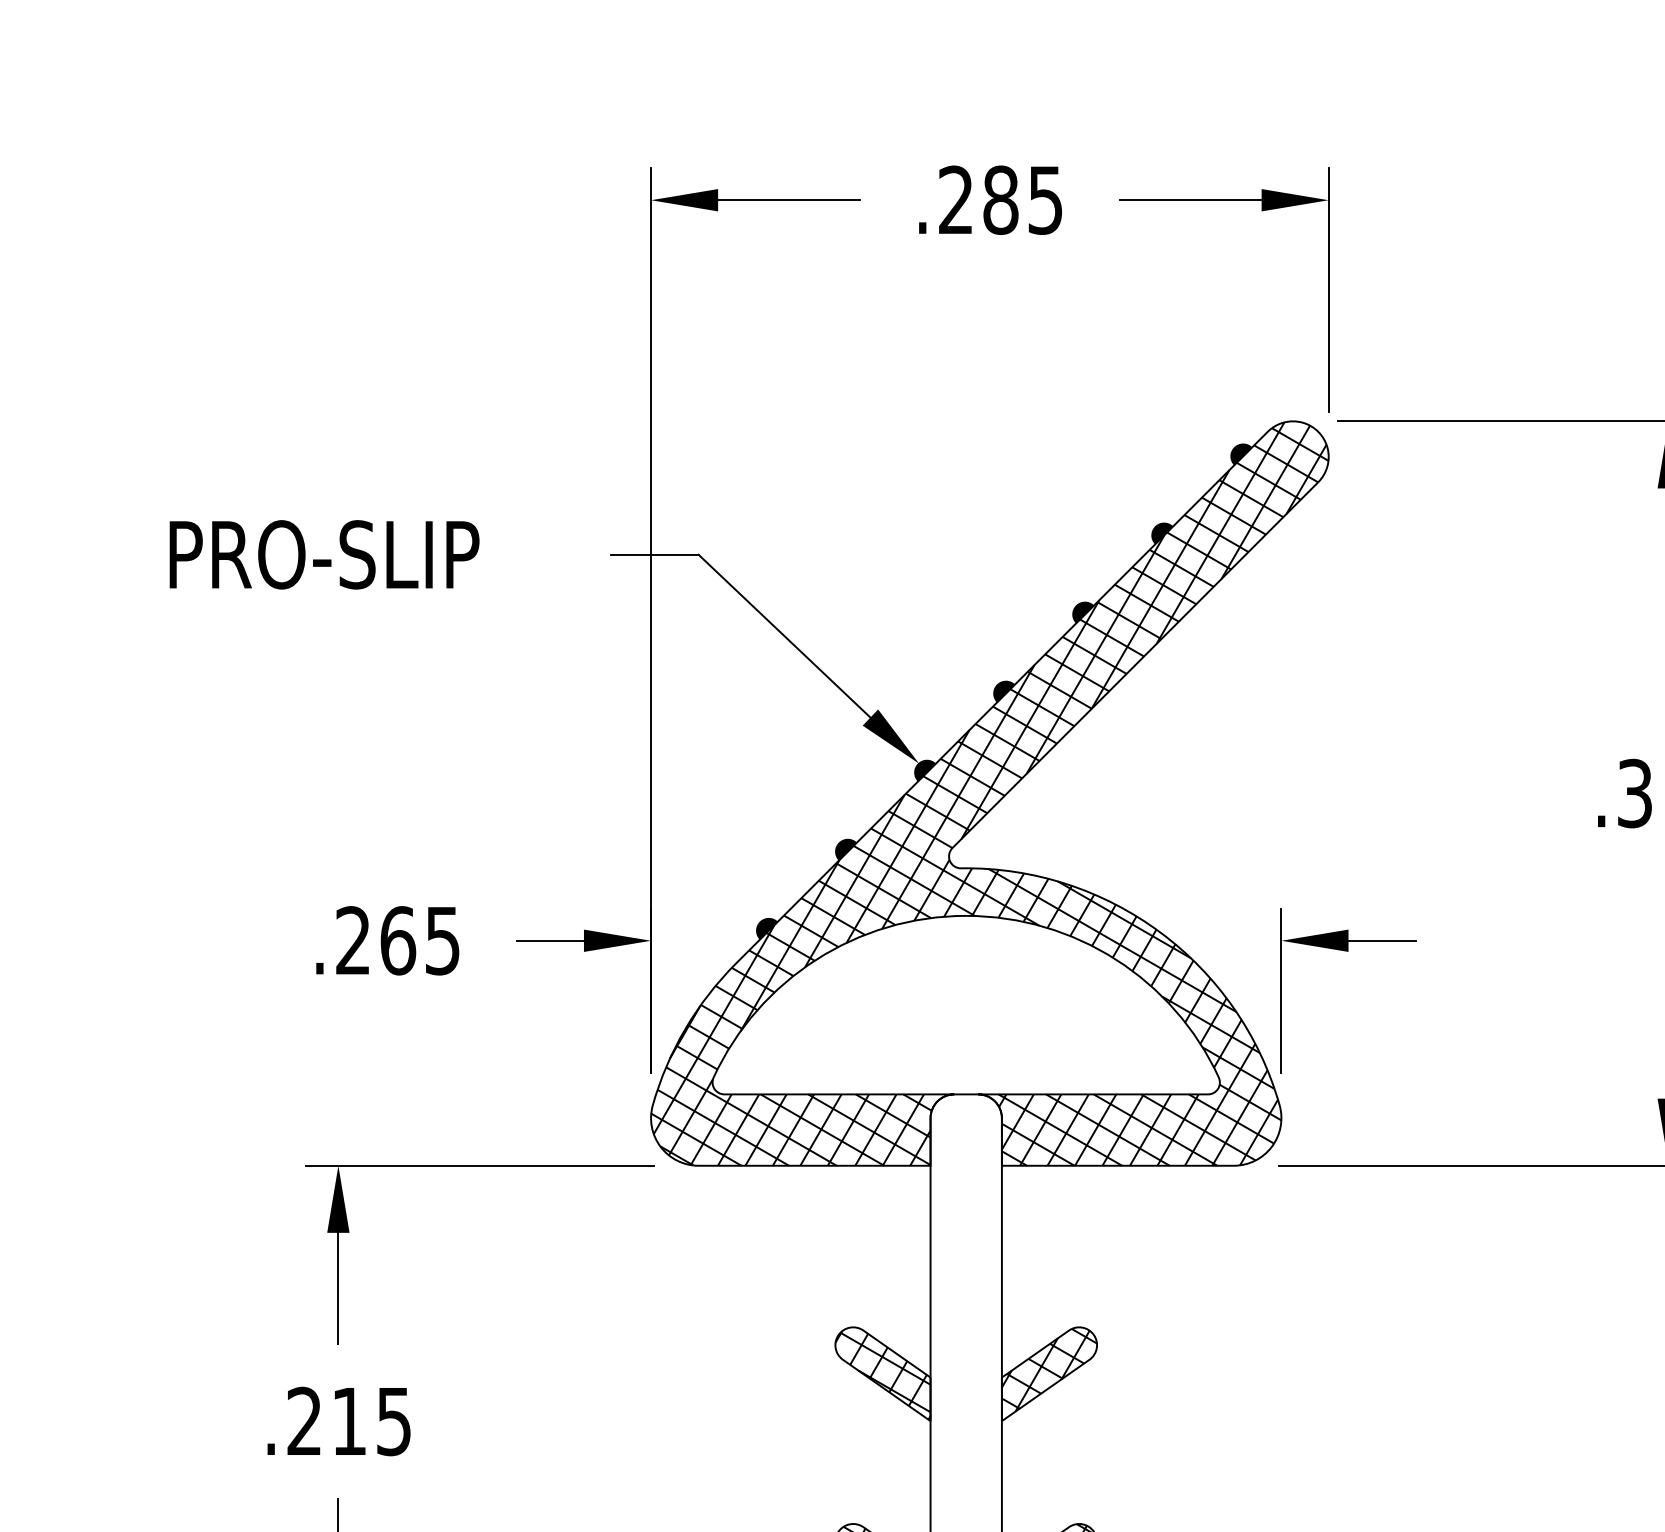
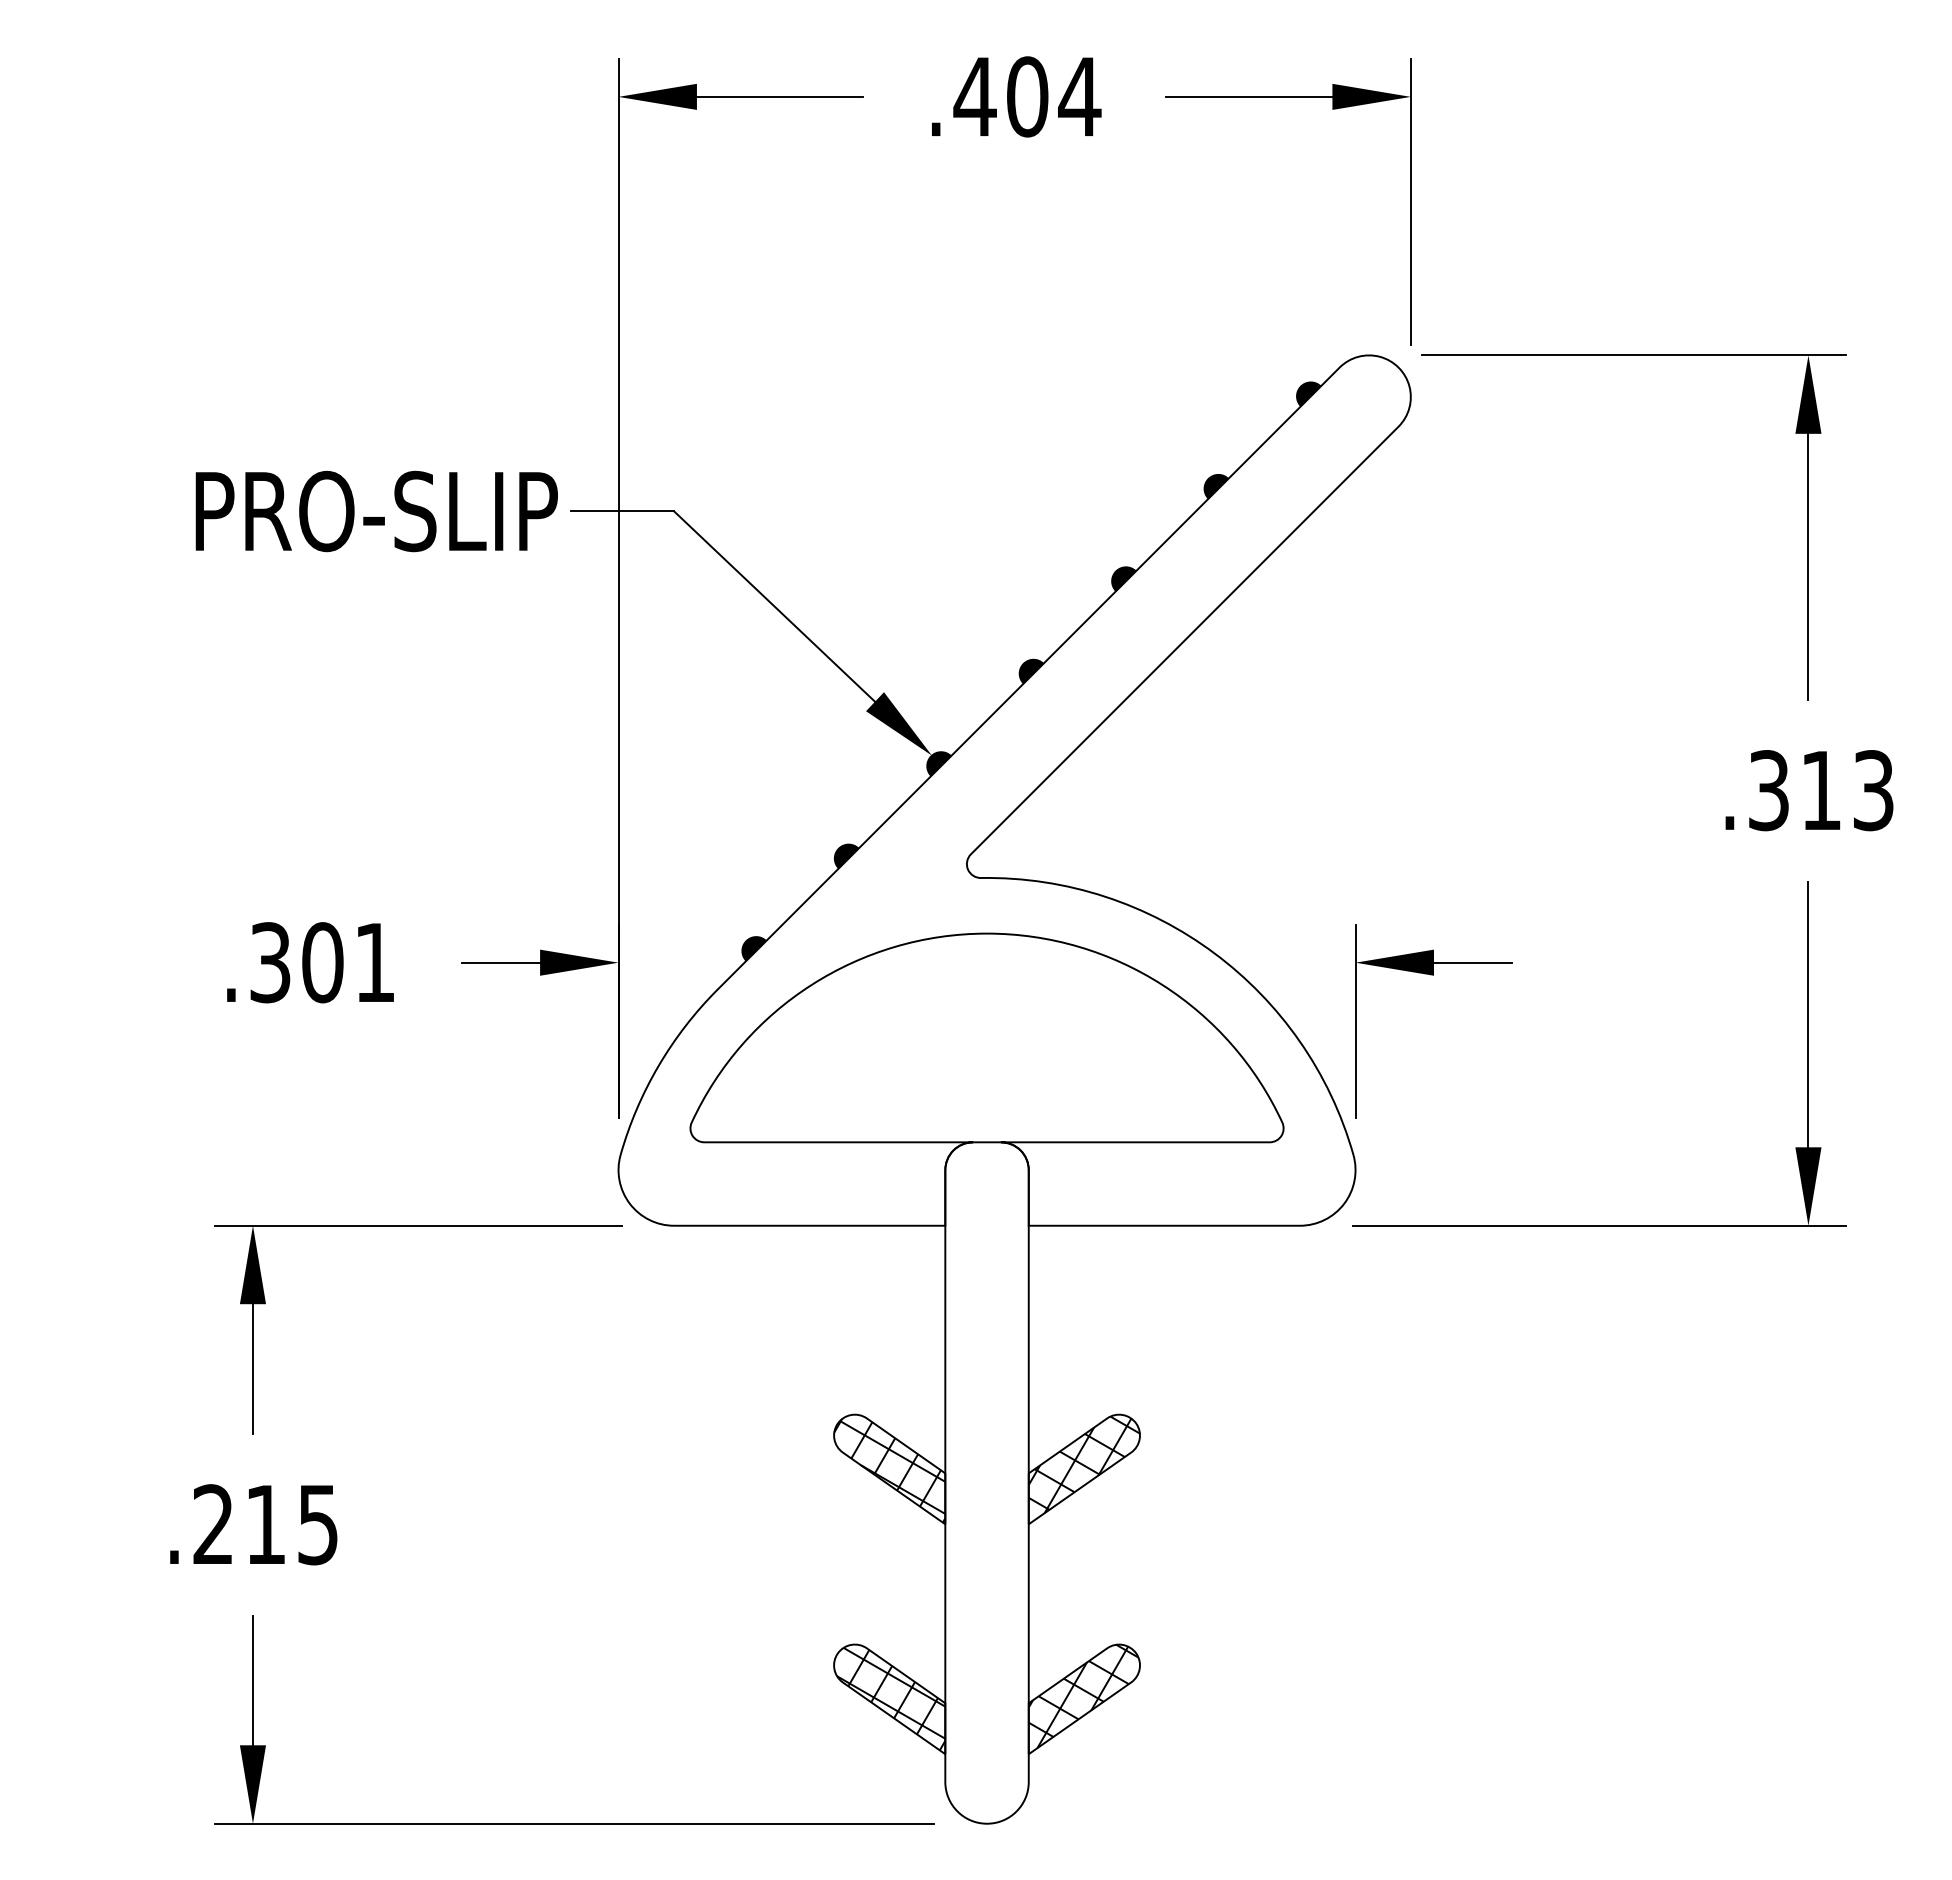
text: (1000, 199) -> (1027, 96), .285 -> .404
text: (324, 554) -> (376, 511), moved
hatch: (989, 793) -> (1014, 790), removed
text: (397, 940) -> (322, 962), .265 -> .301

